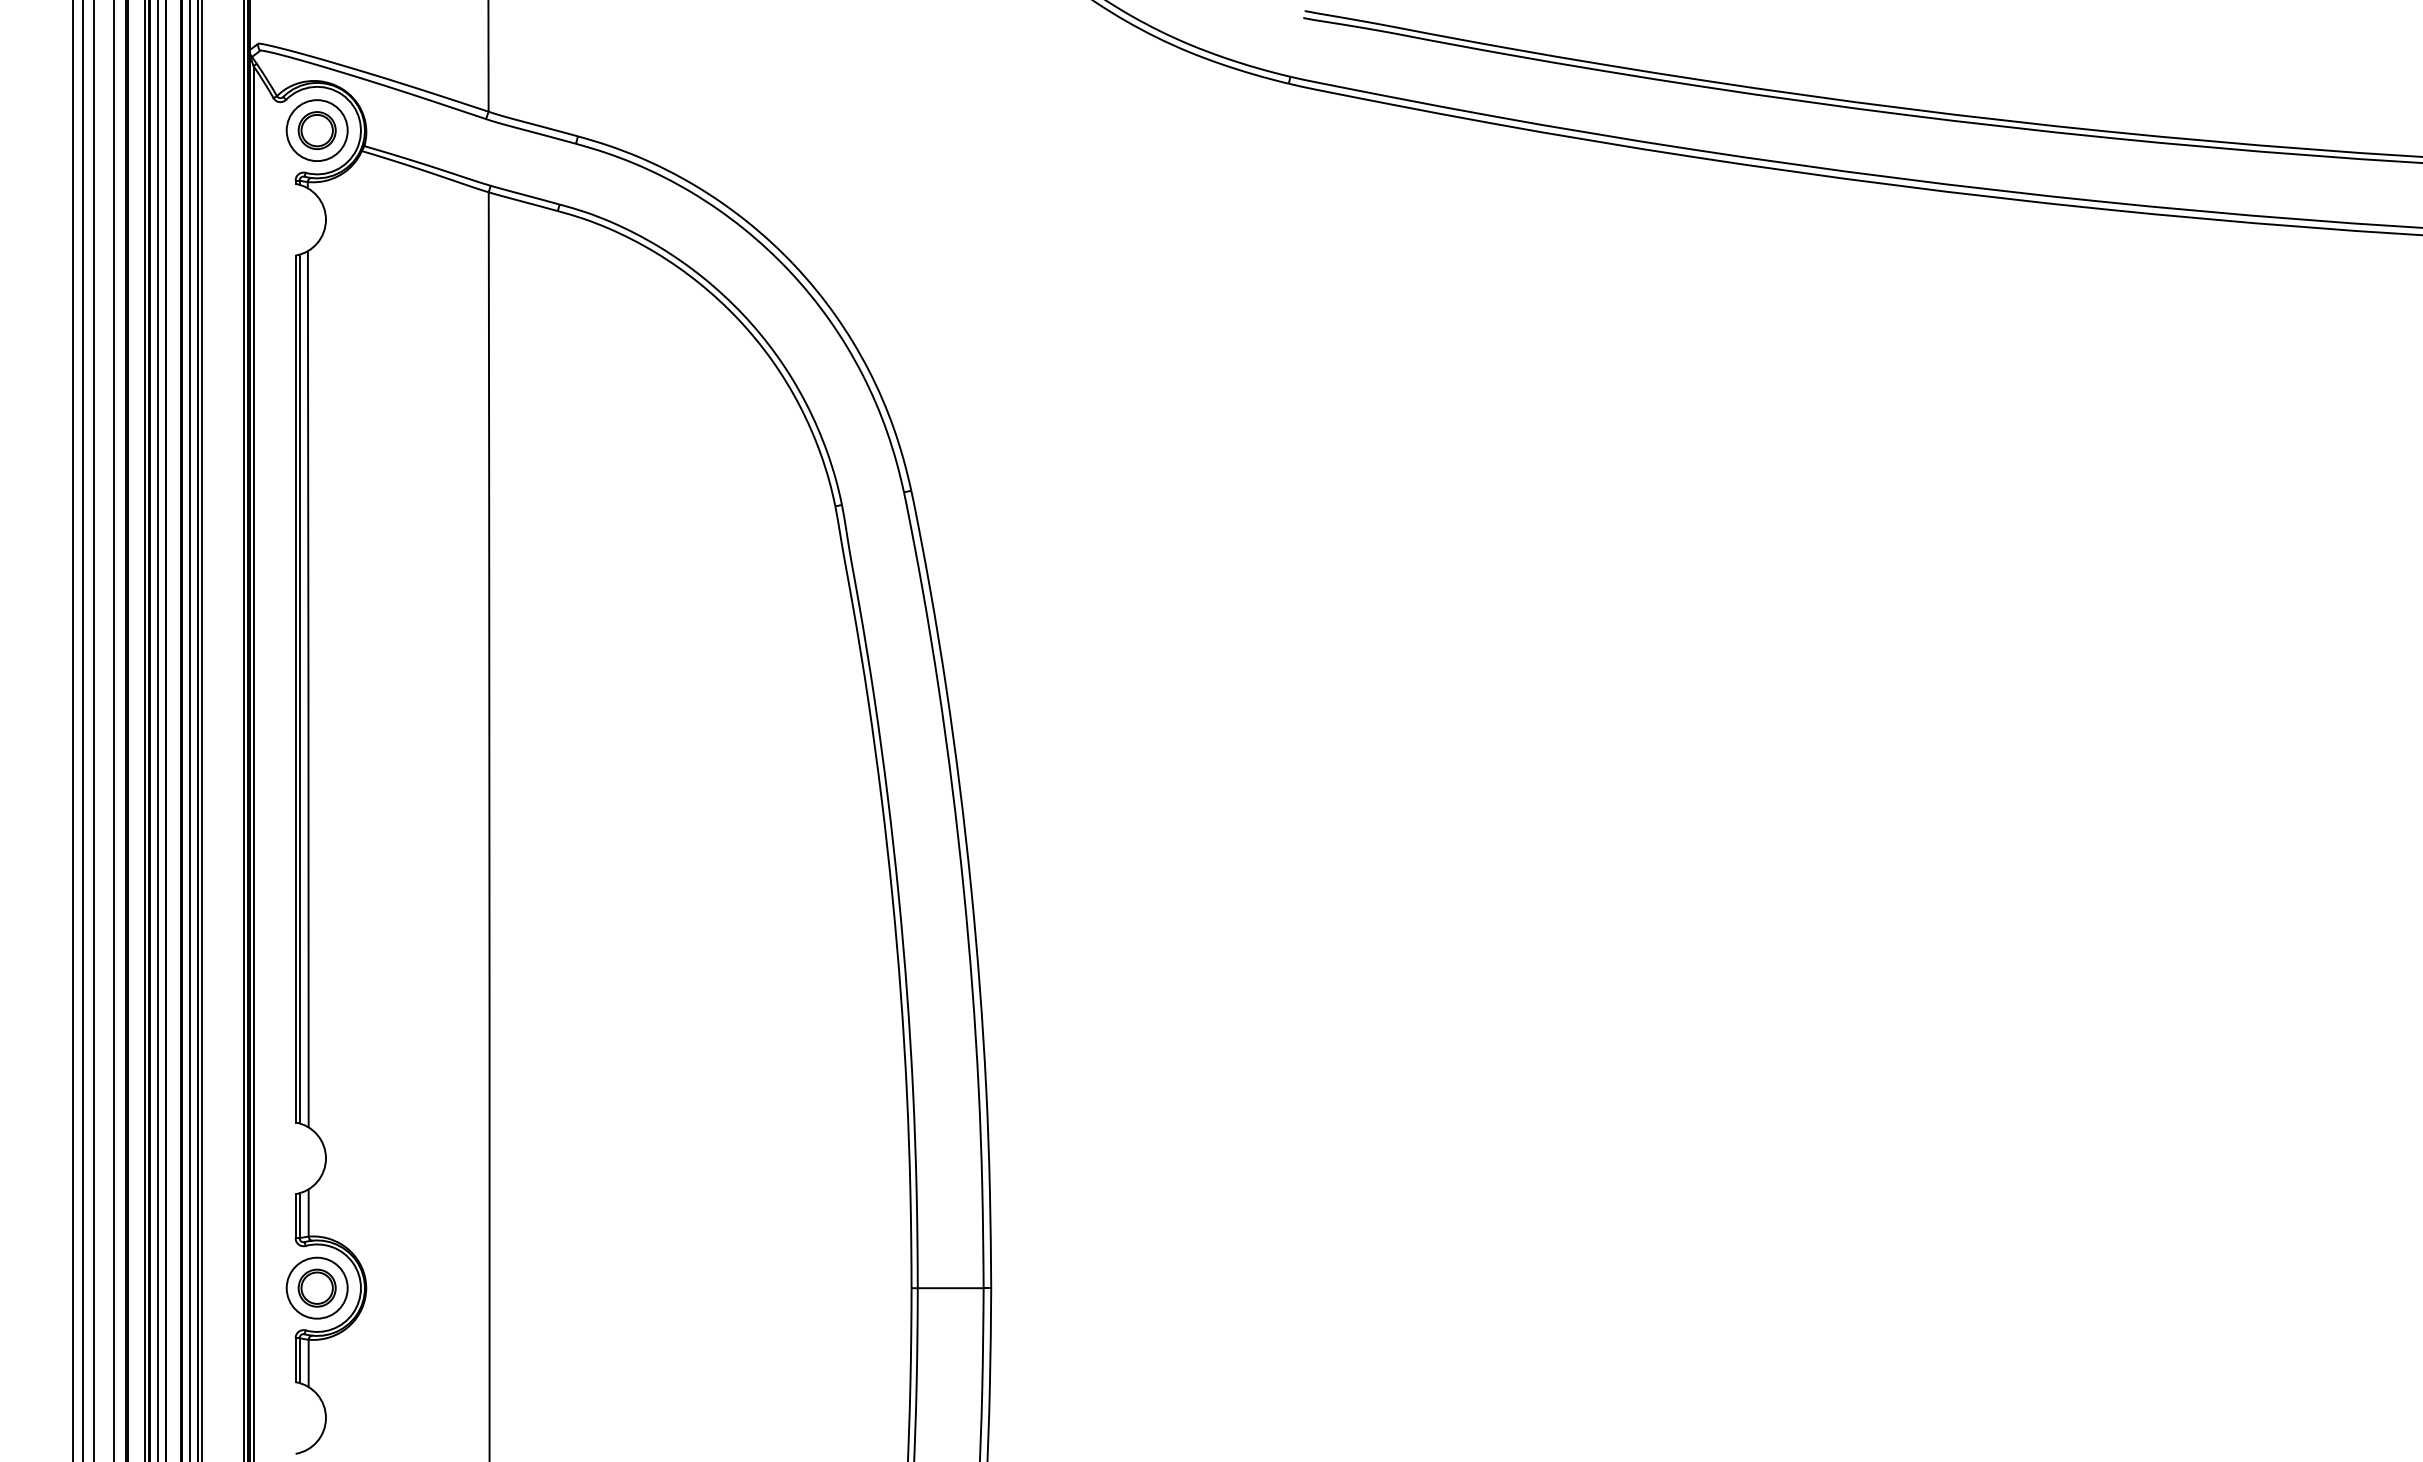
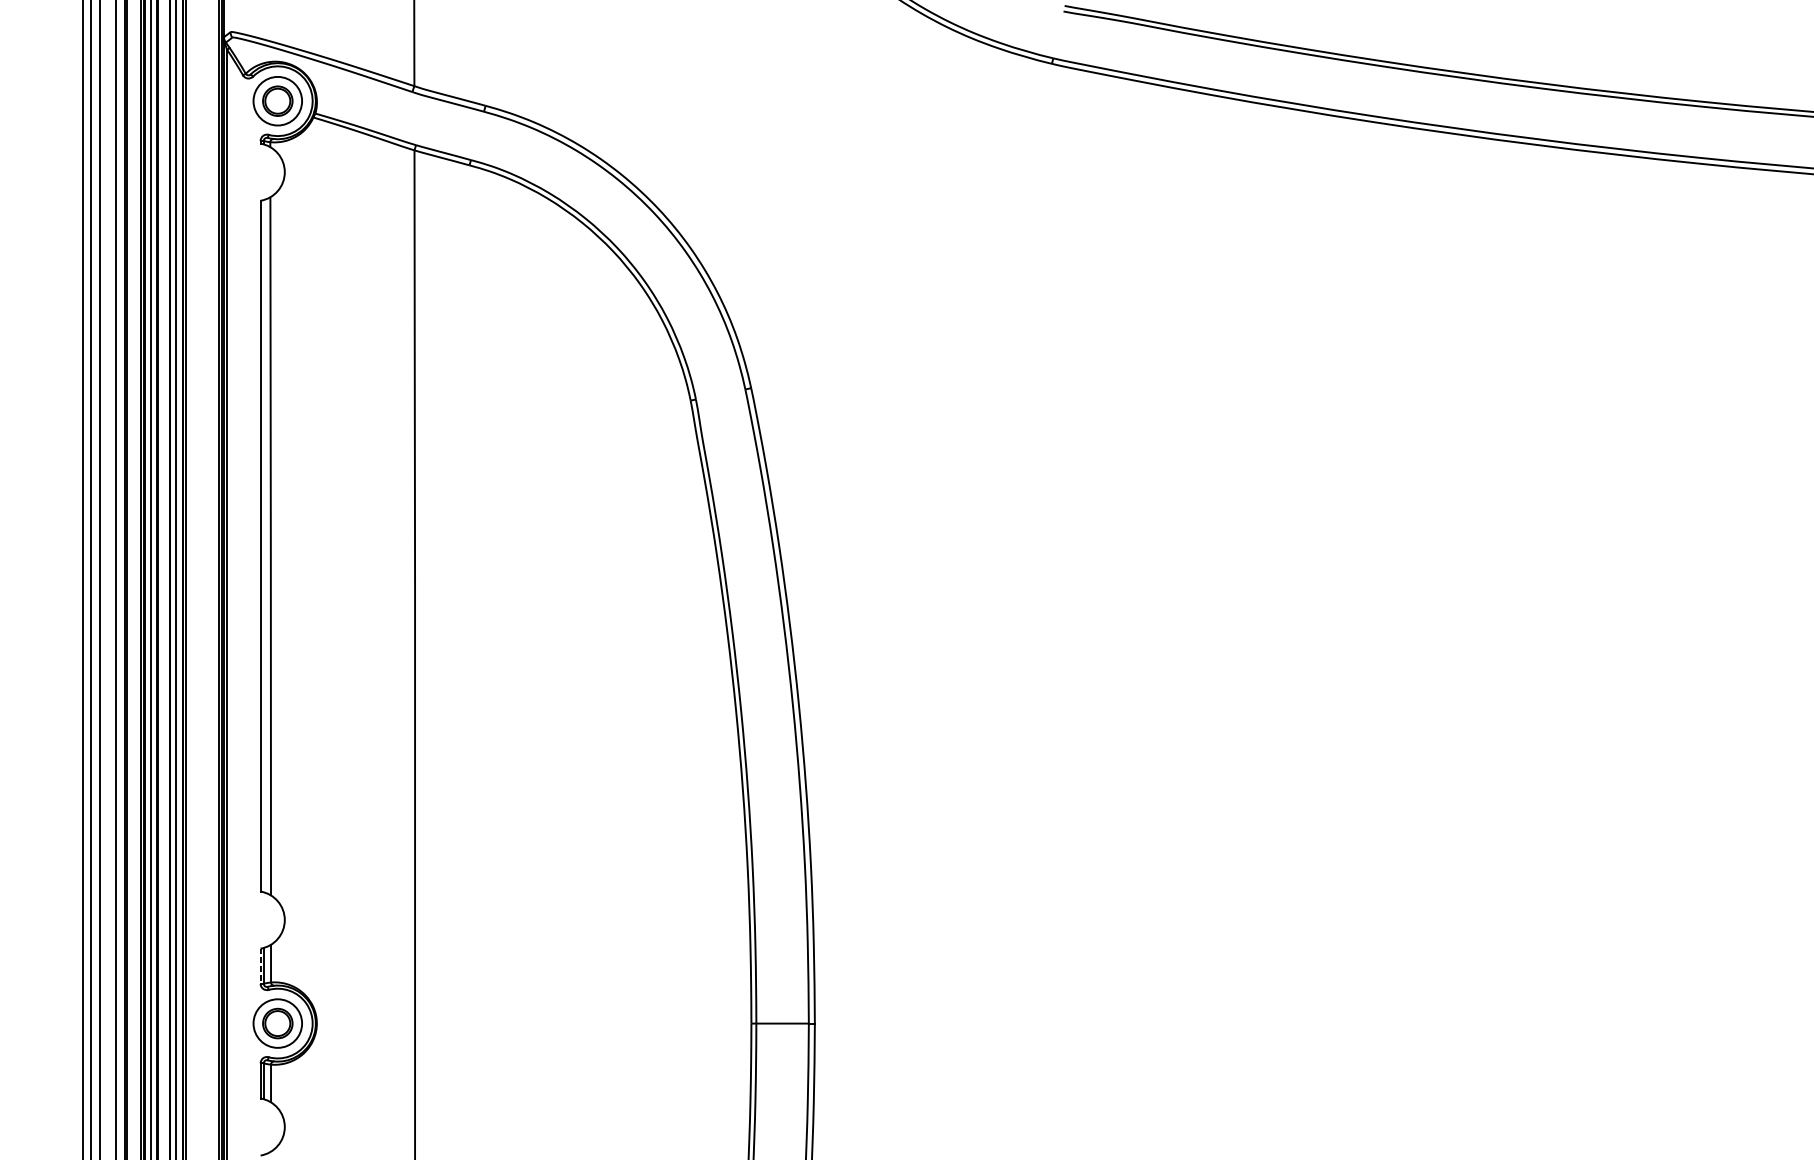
line: (299, 688) -> (263, 545), removed
line: (295, 1216) -> (260, 966), solid -> dashed

